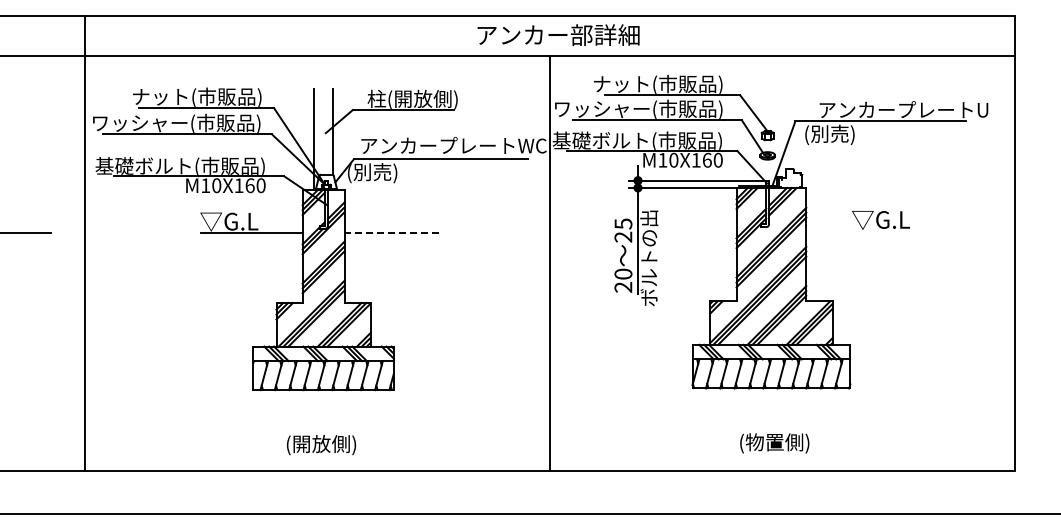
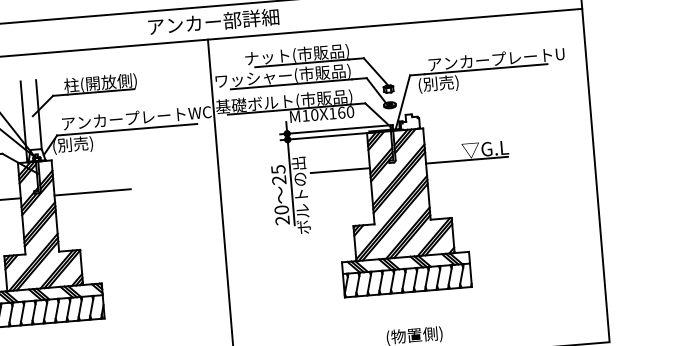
line: (699, 231) -> (340, 170), added
line: (857, 231) -> (467, 160), added
line: (391, 233) -> (92, 192), dashed -> solid

